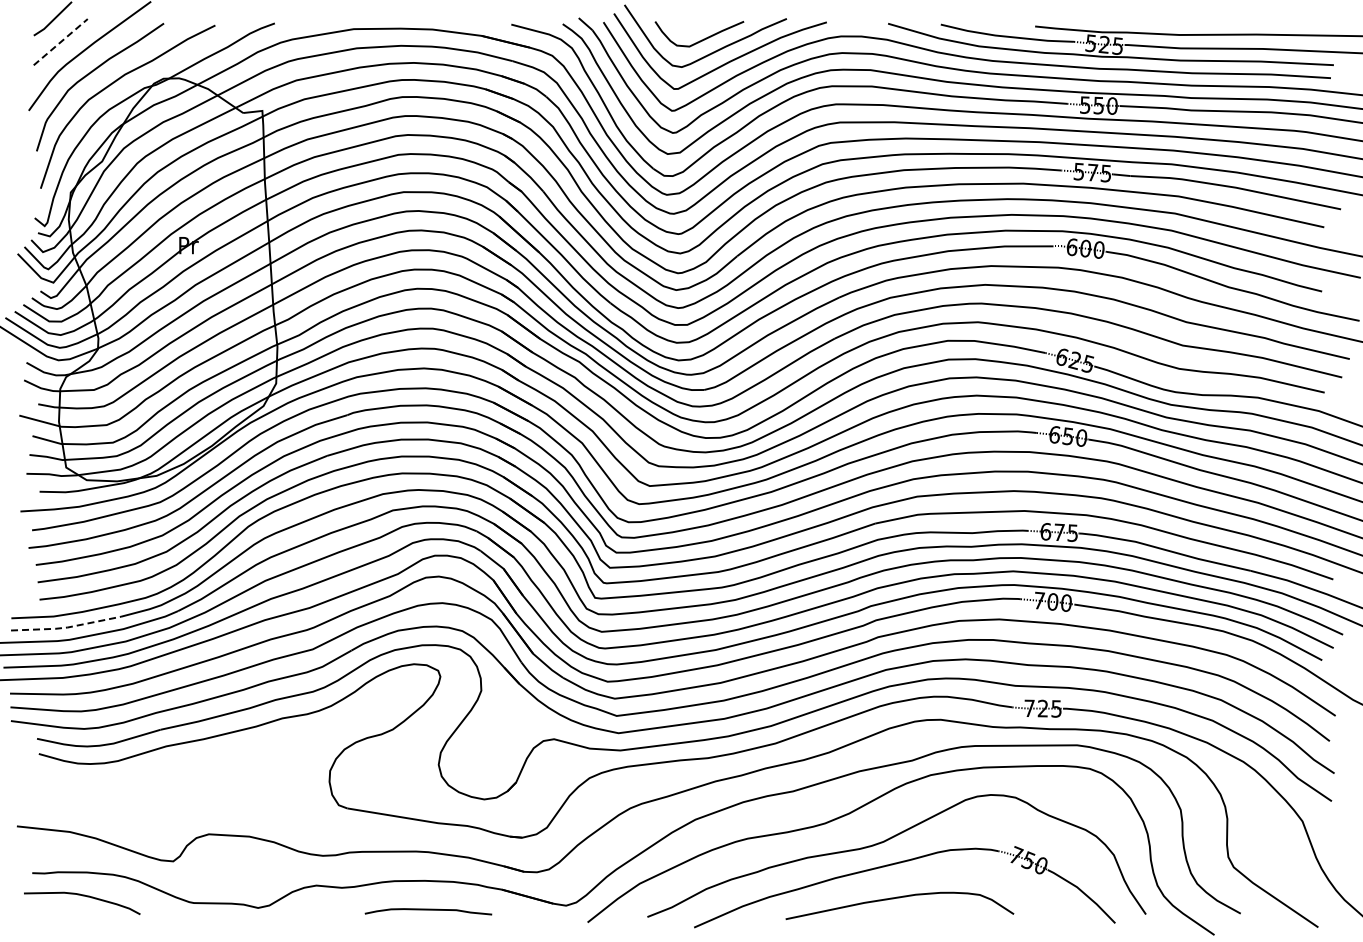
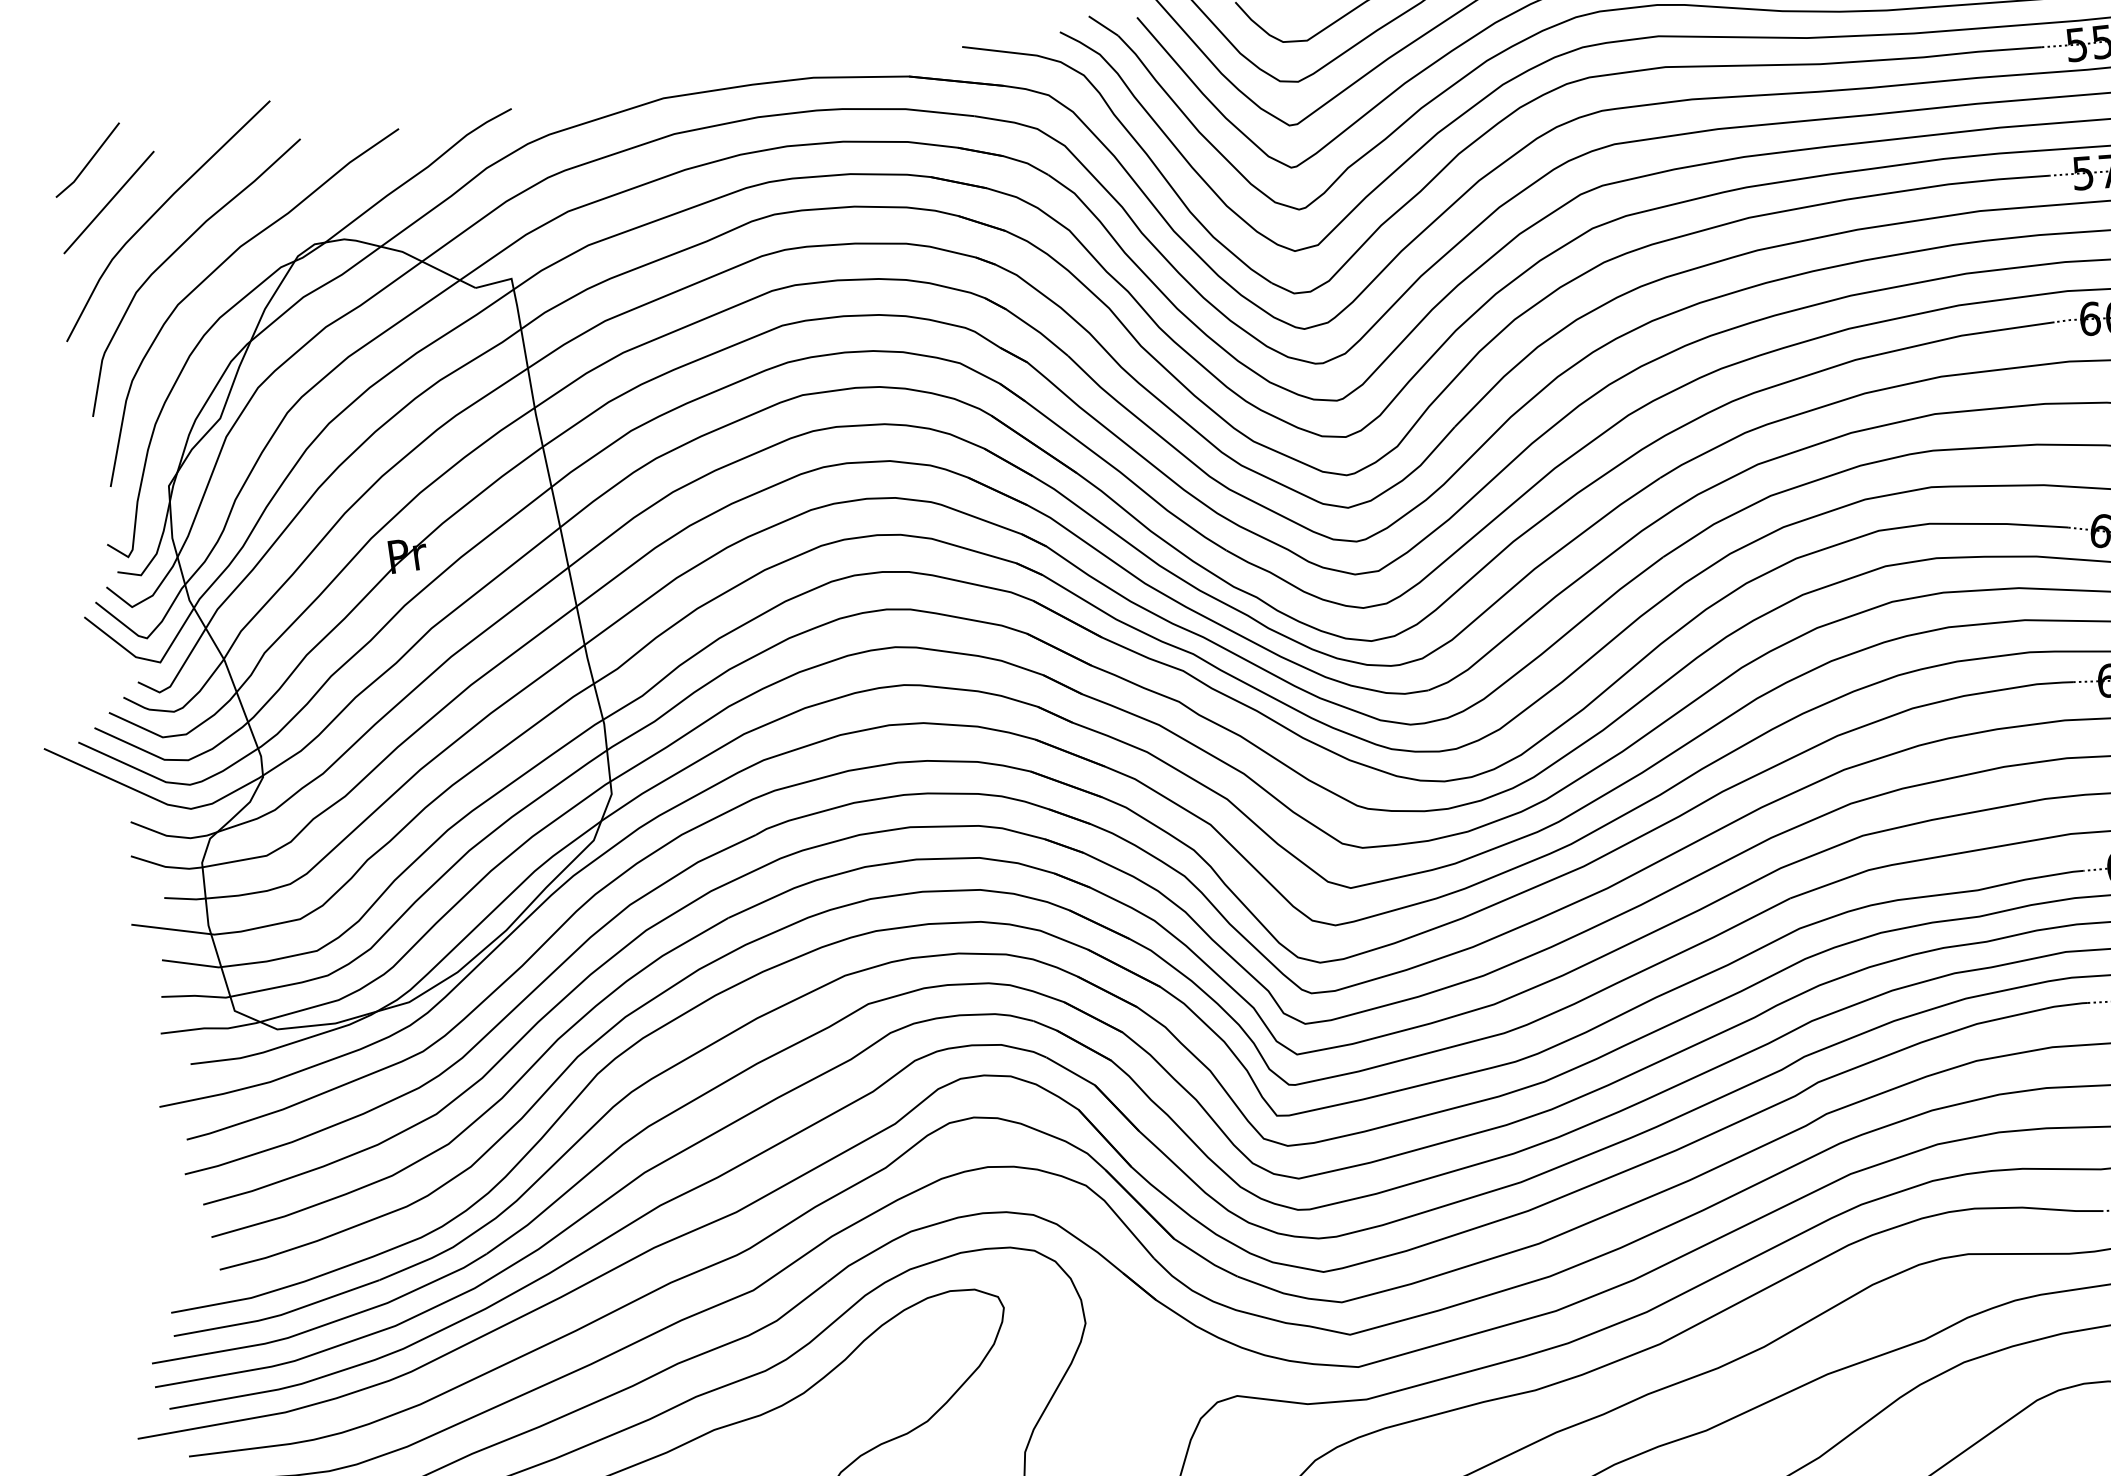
line: (60, 42) -> (108, 203), dashed -> solid
line: (66, 627) -> (278, 1315), dashed -> solid

